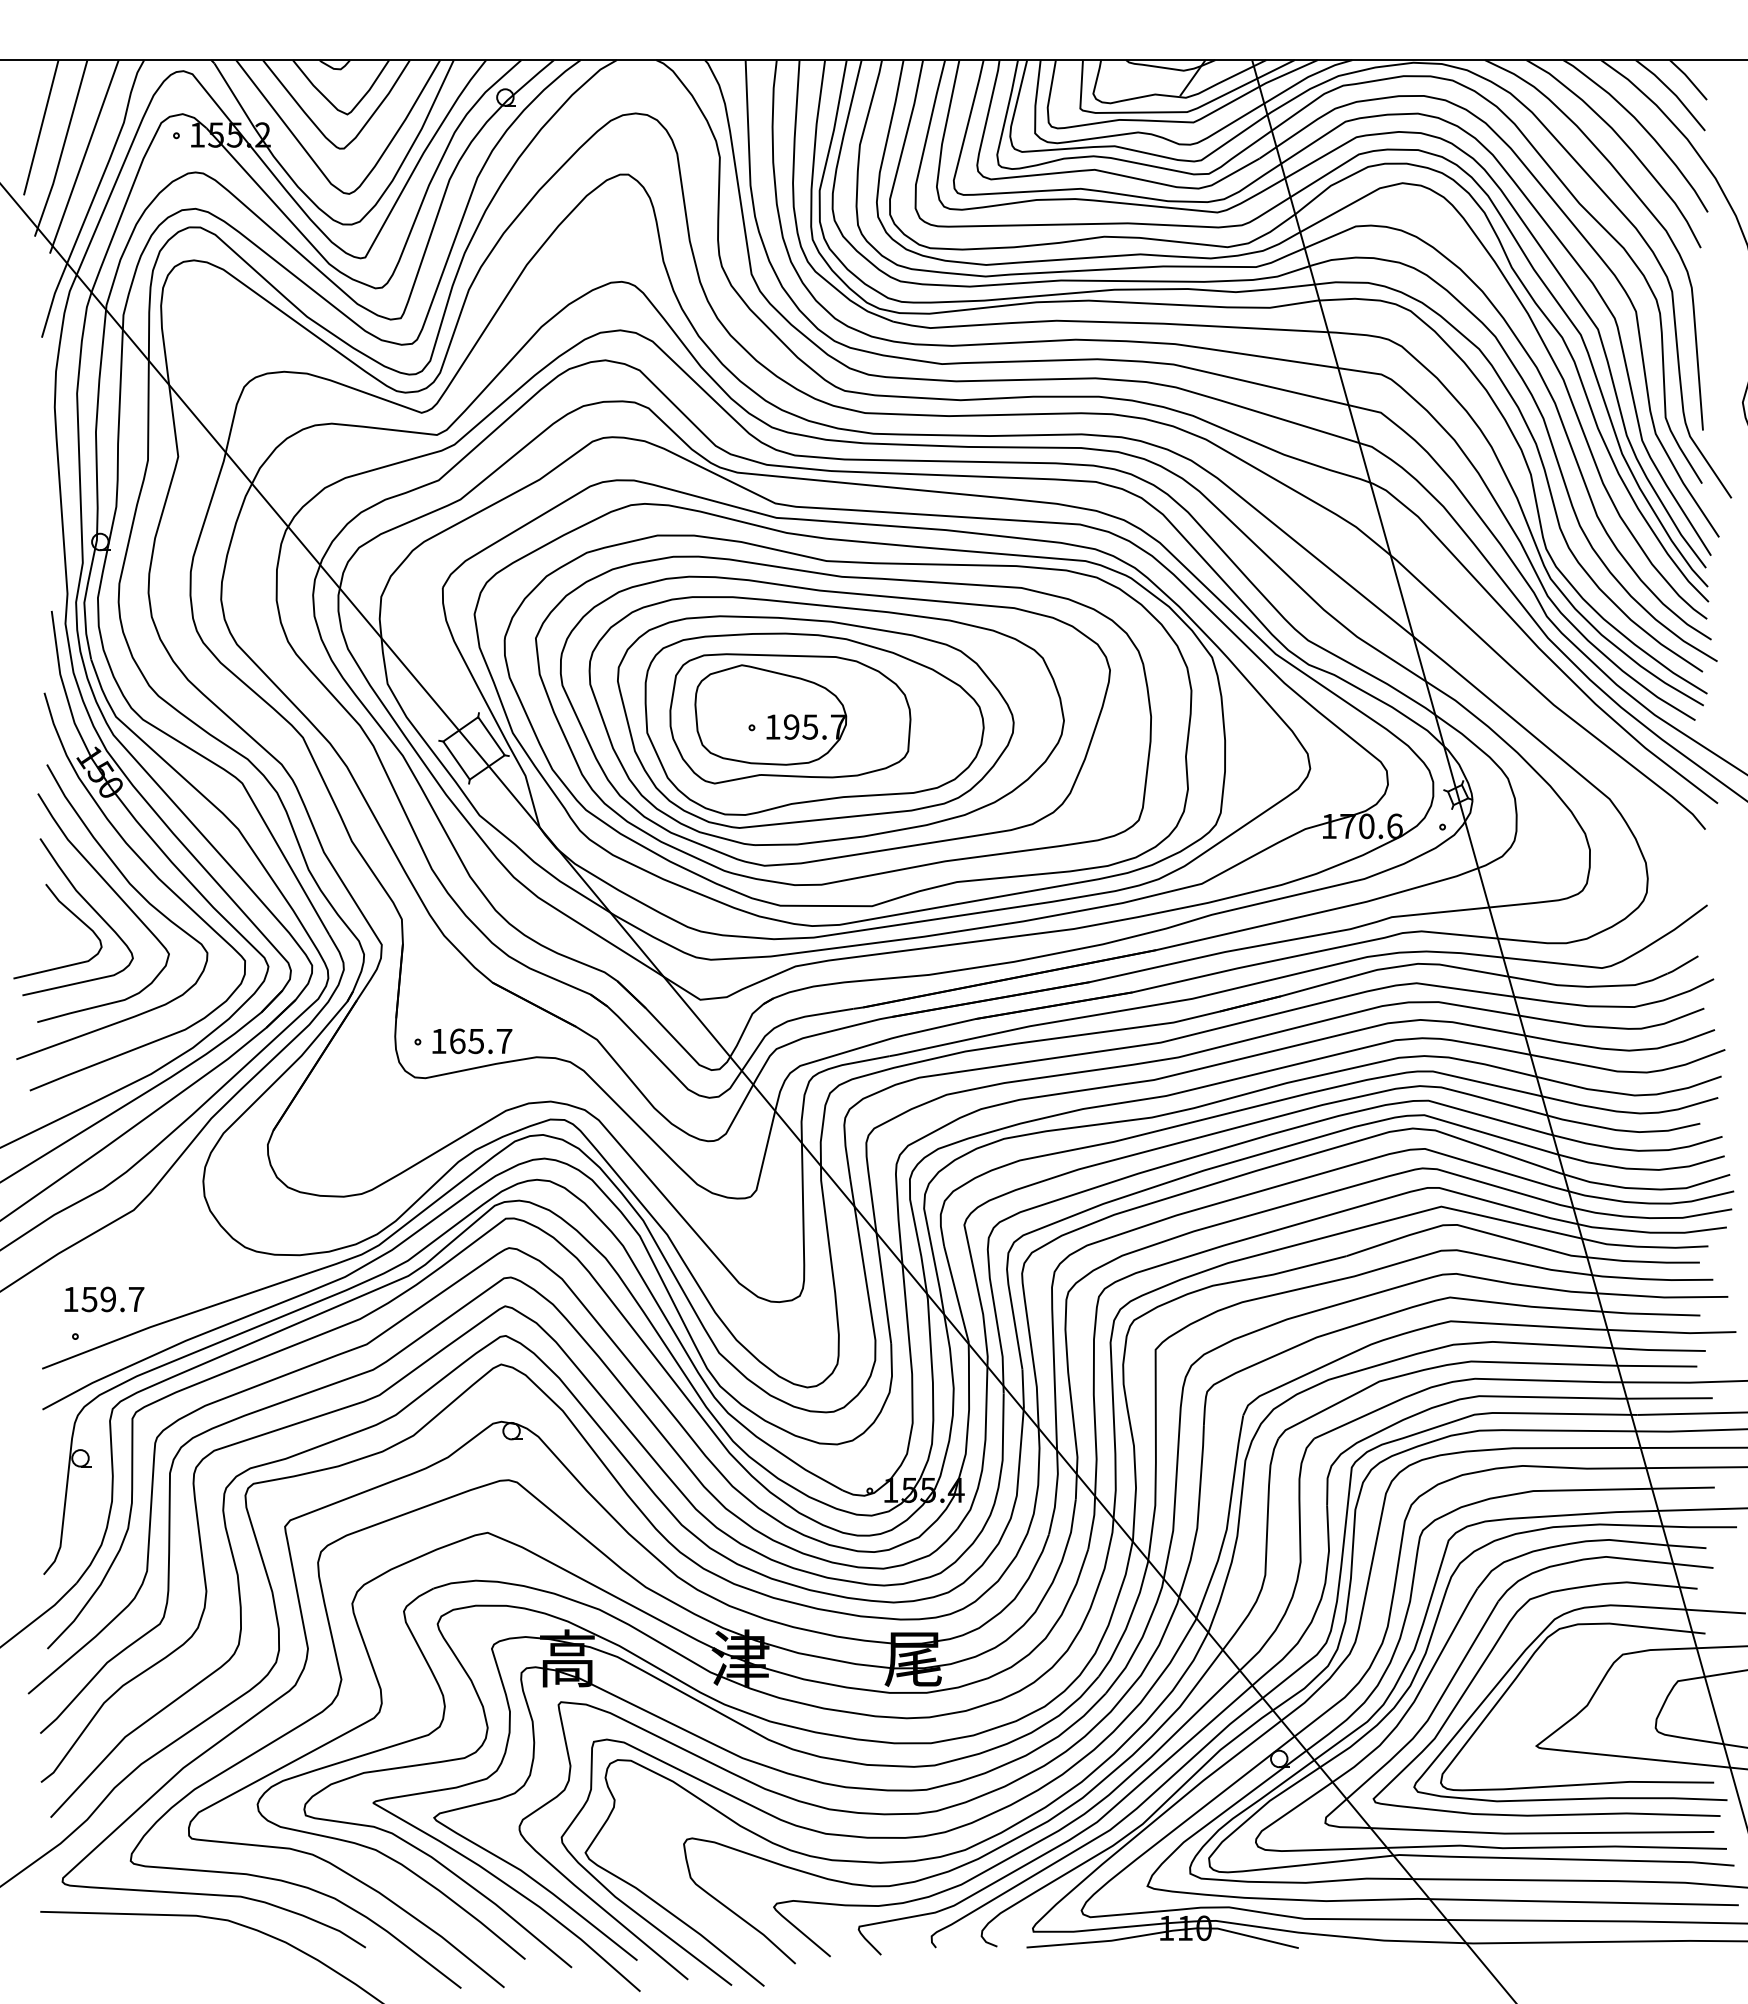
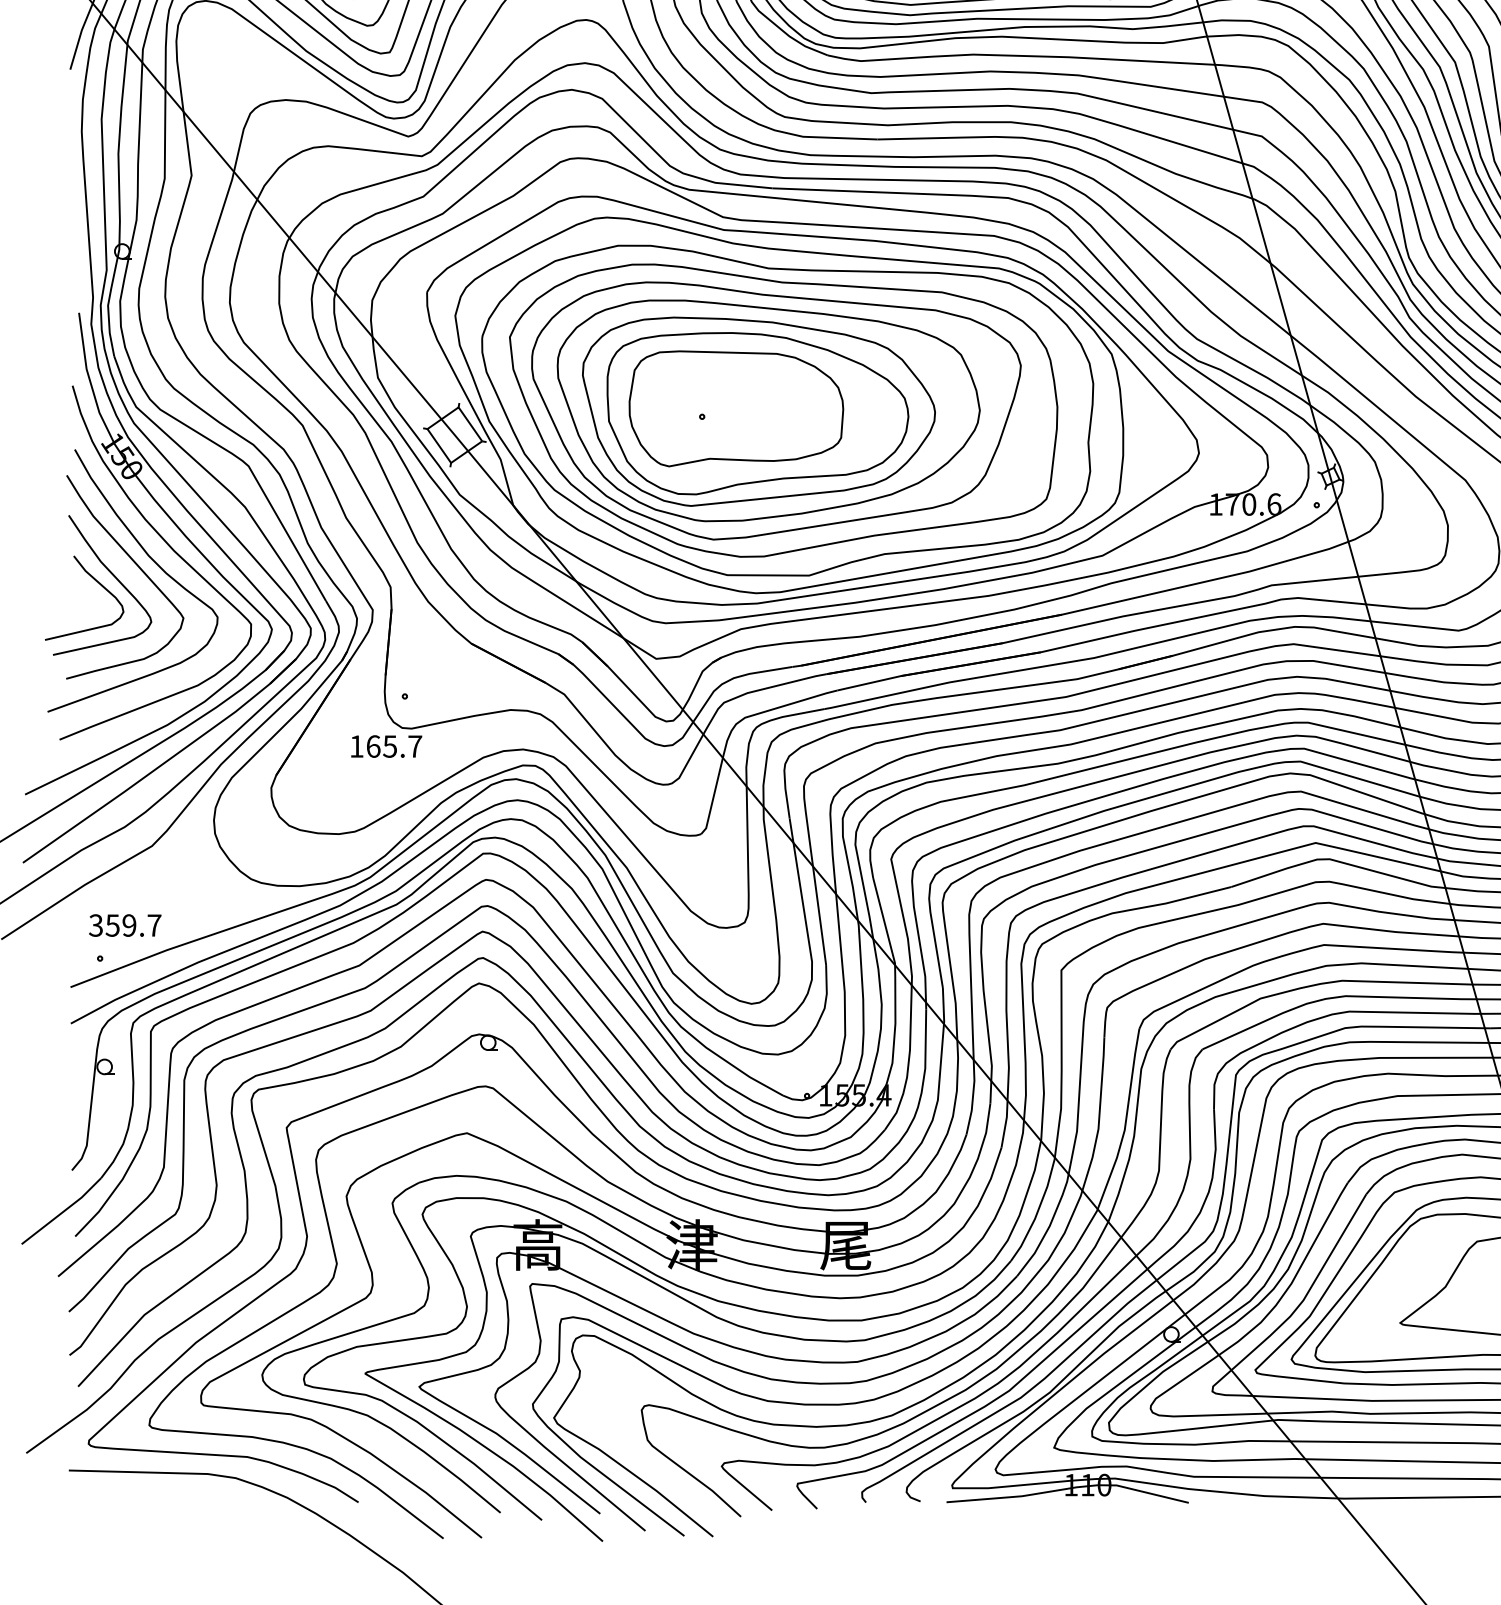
part: (770, 714) -> (718, 404), removed
text: (472, 1041) -> (386, 746), moved
text: (70, 1299) -> (95, 925), 159.7 -> 359.7

